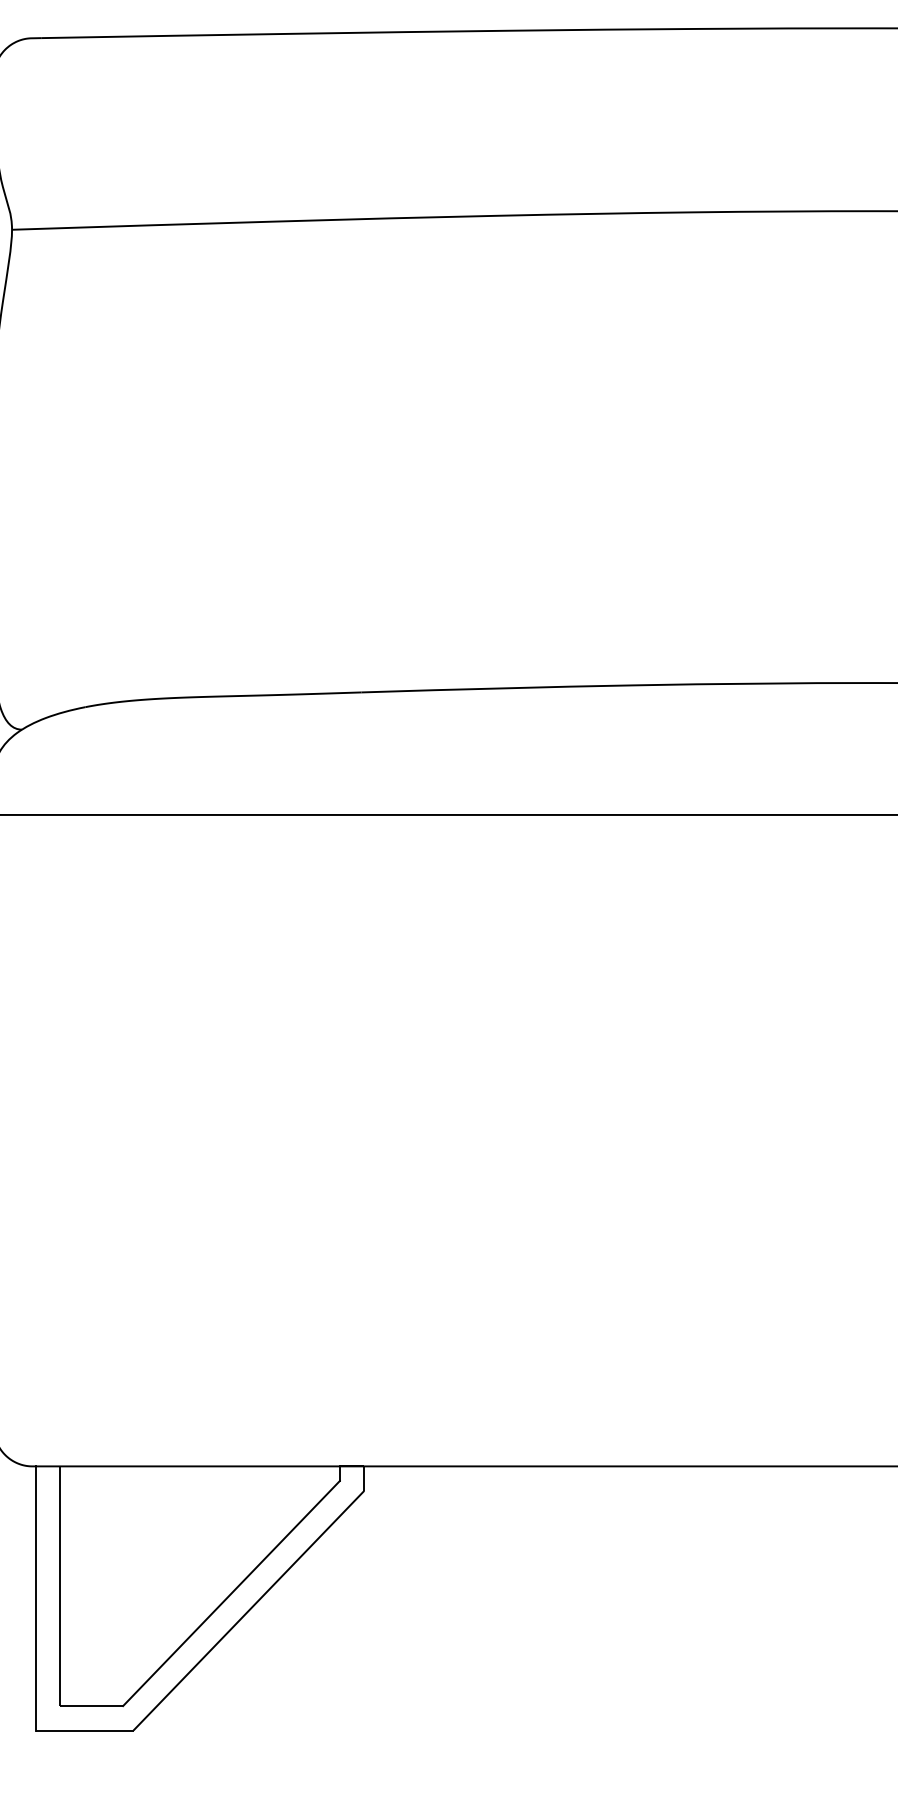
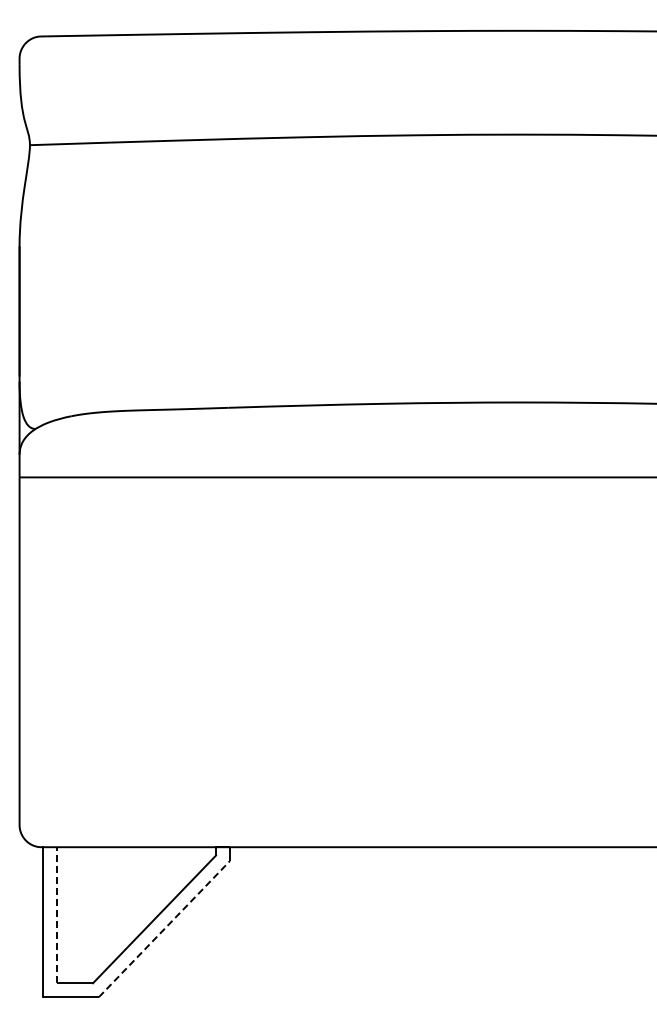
line: (60, 1584) -> (57, 914), solid -> dashed
line: (249, 1609) -> (164, 928), solid -> dashed

